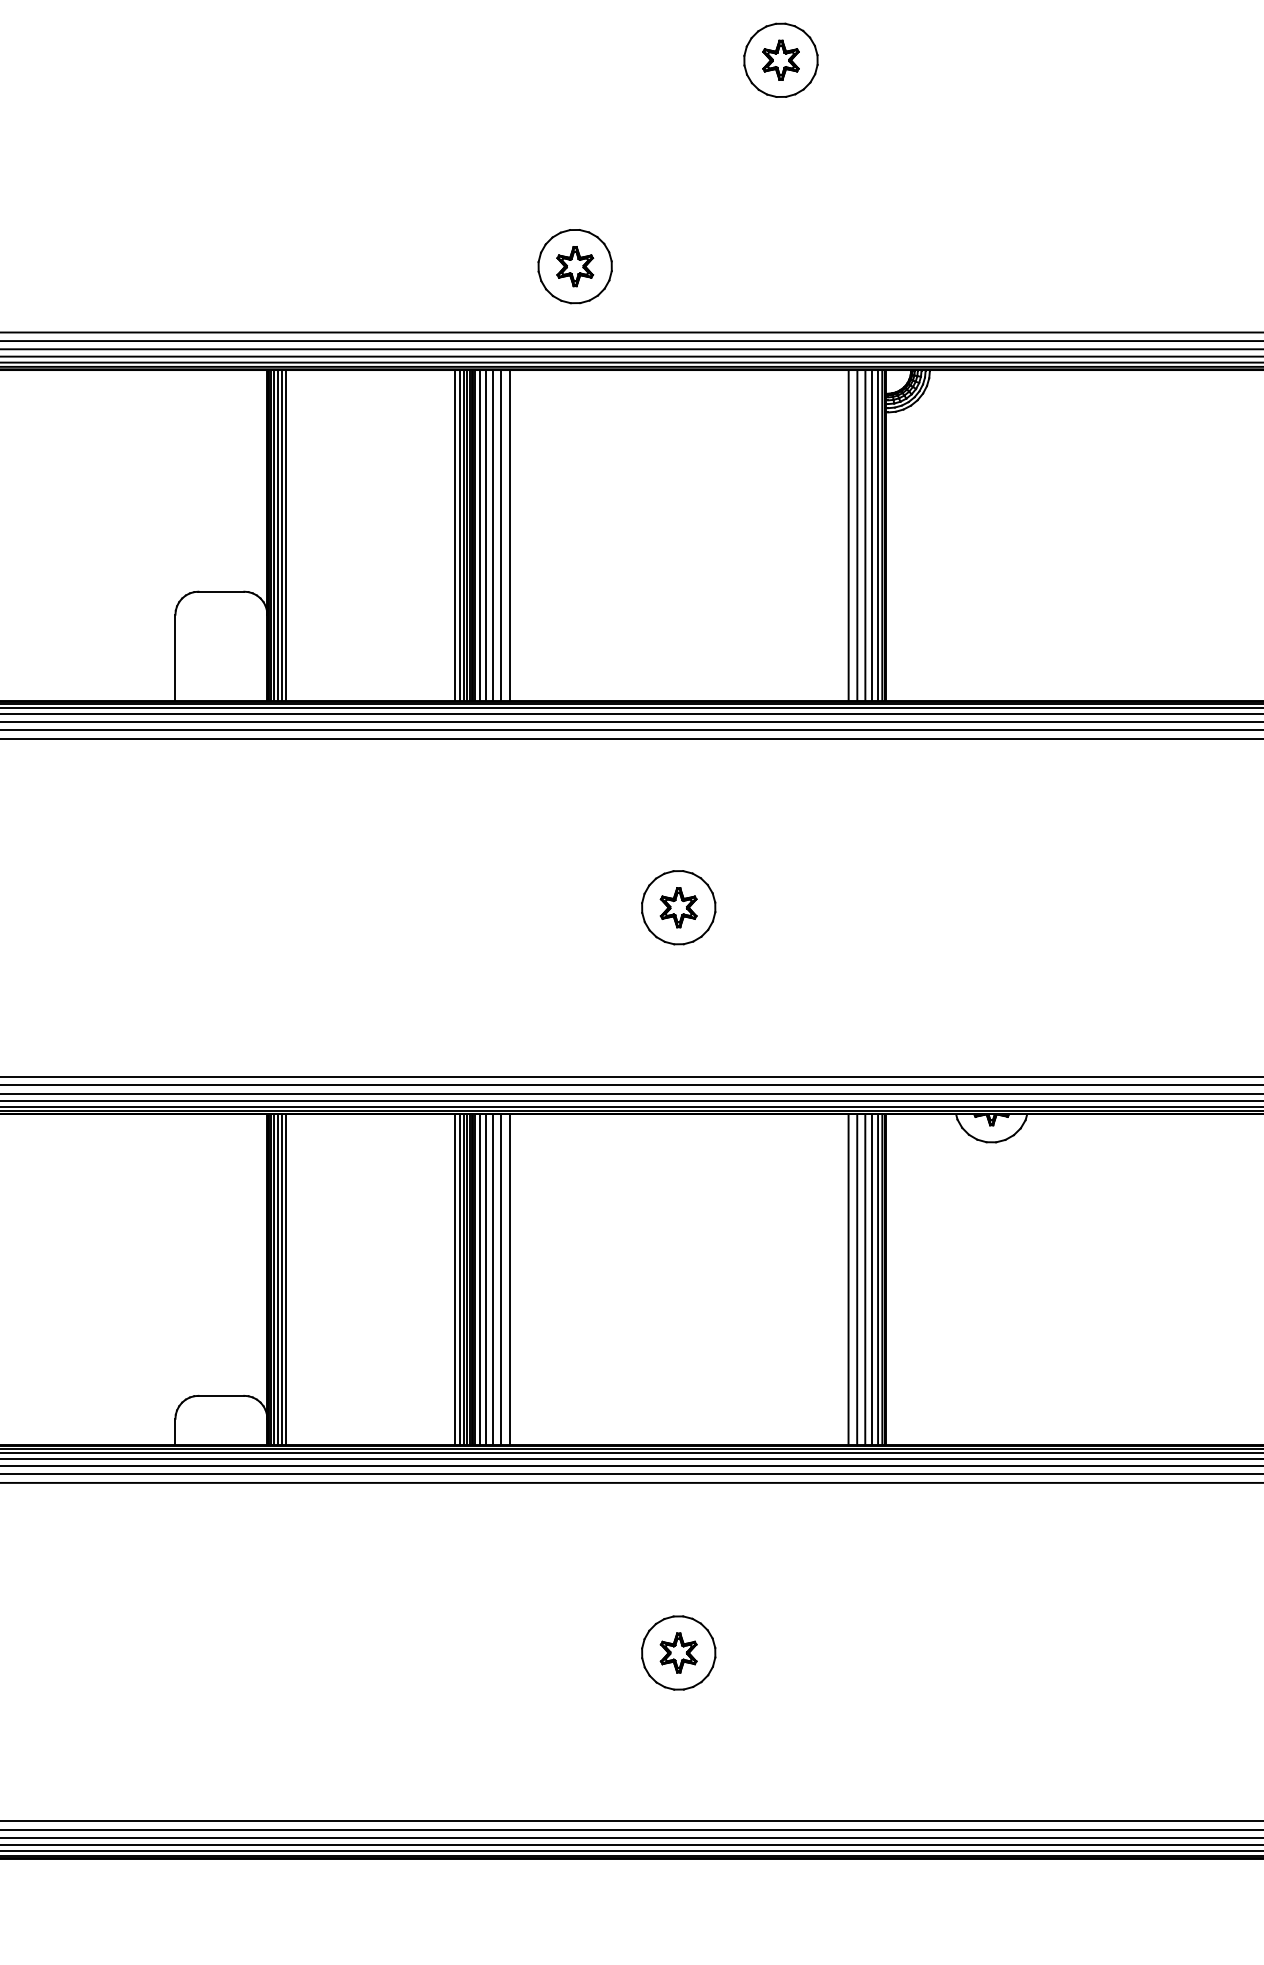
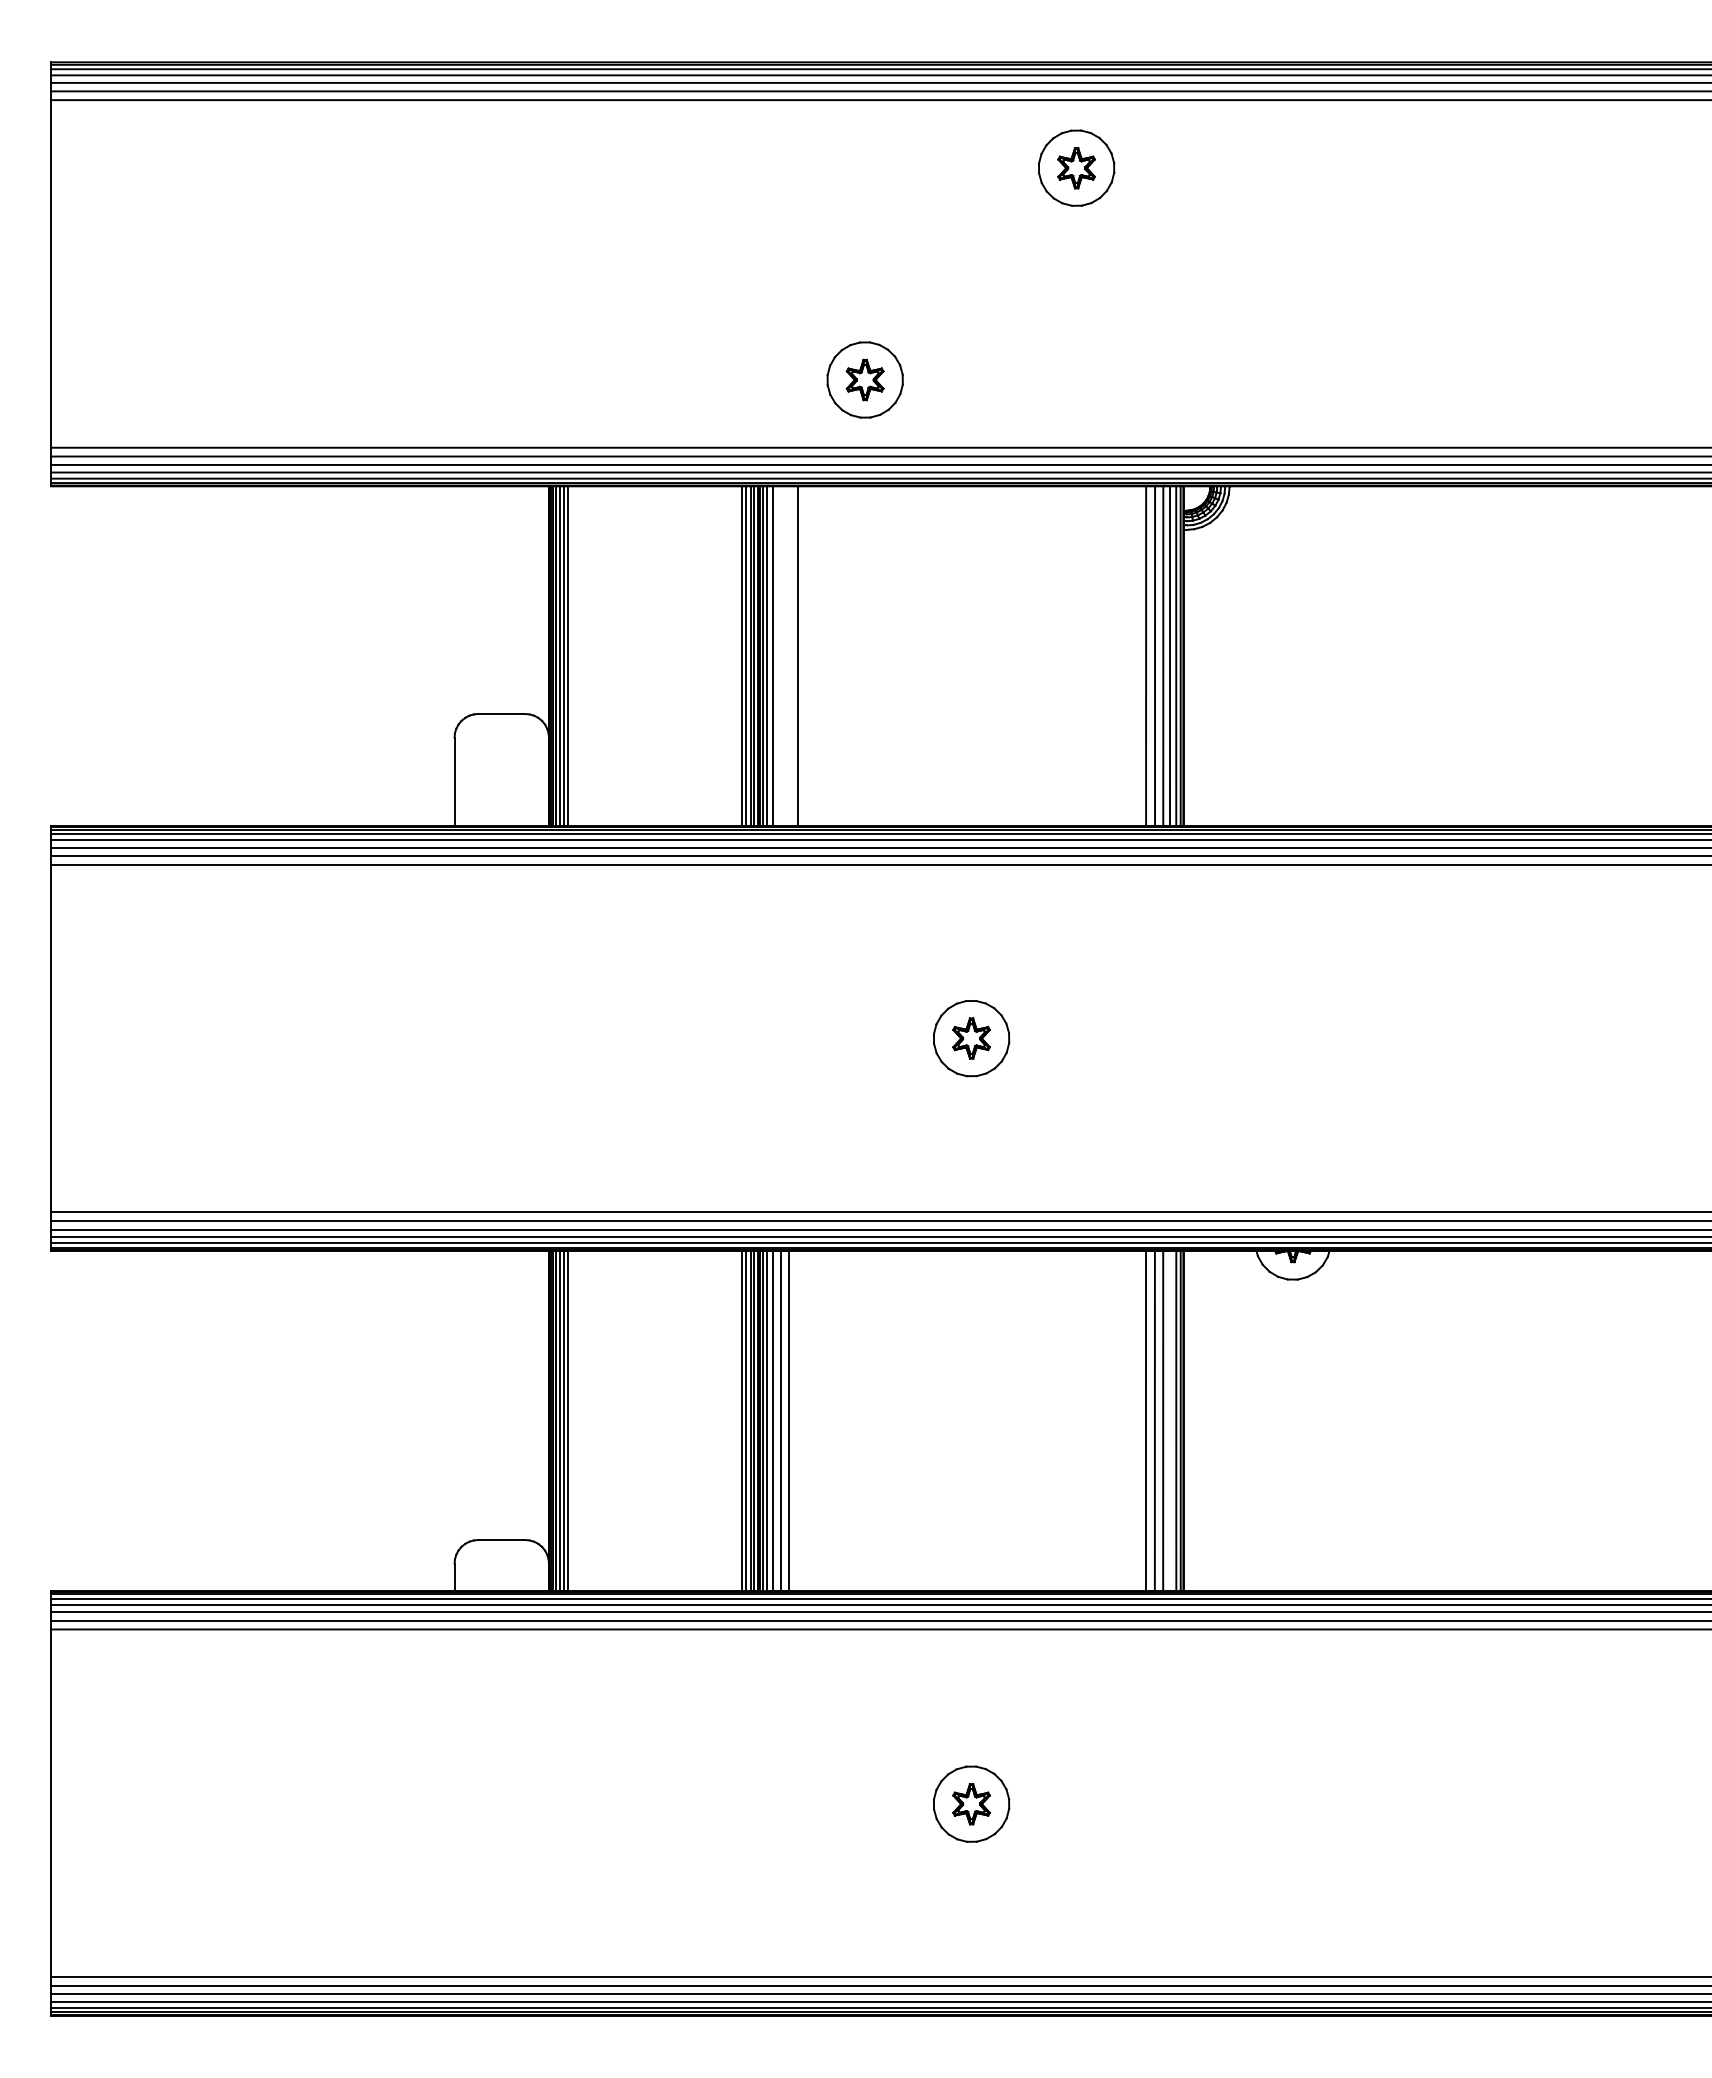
line: (492, 535) -> (780, 656), removed
line: (501, 535) -> (789, 656), removed
line: (510, 1279) -> (798, 1420), removed
line: (872, 1279) -> (1170, 1420), removed

